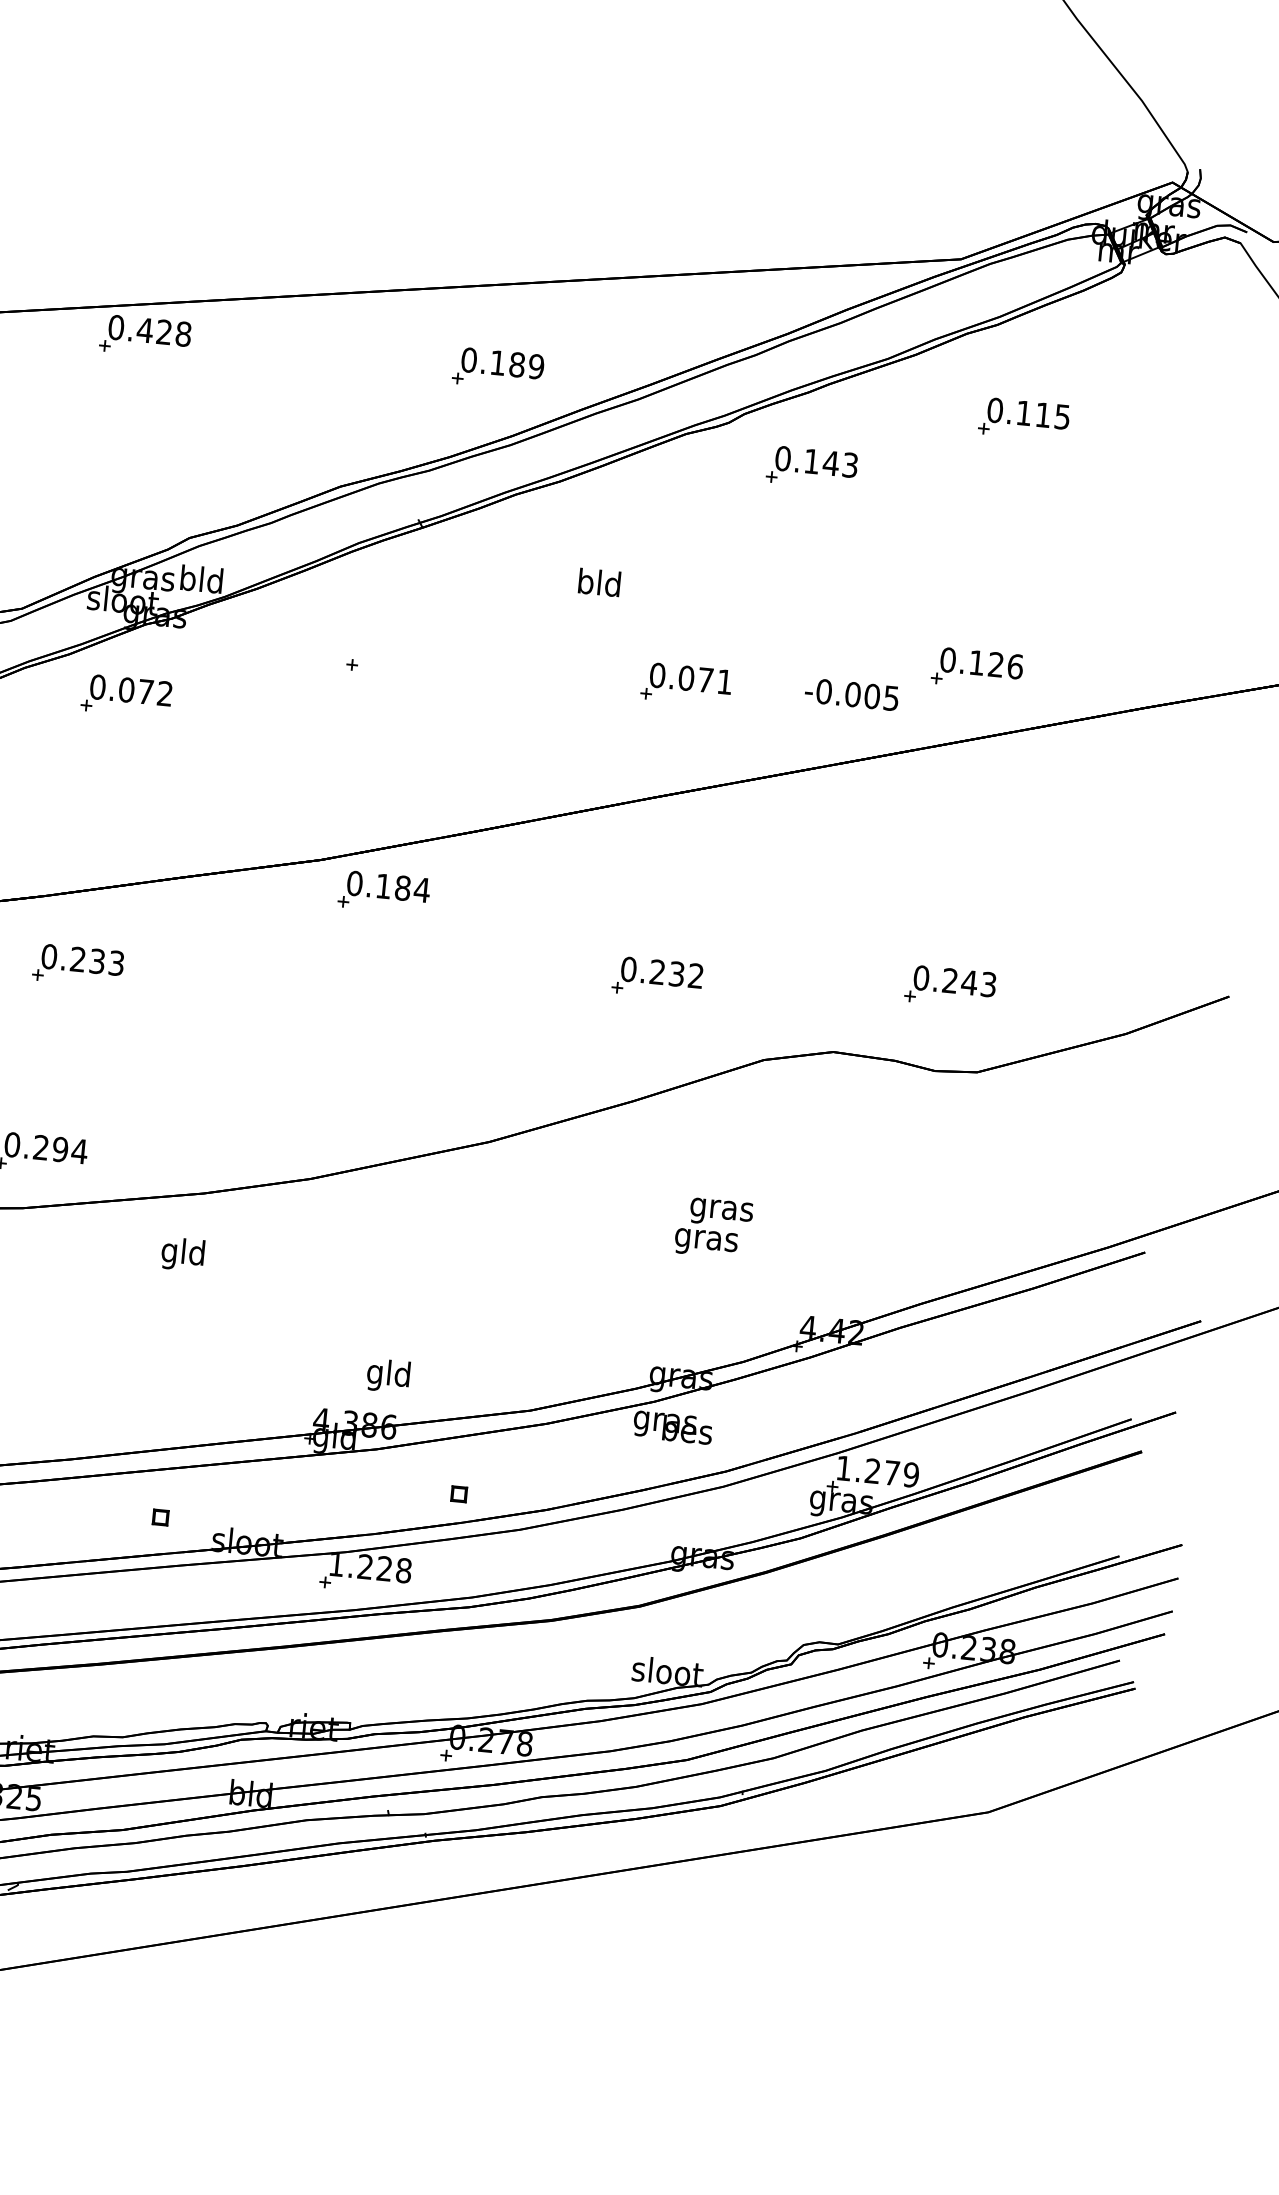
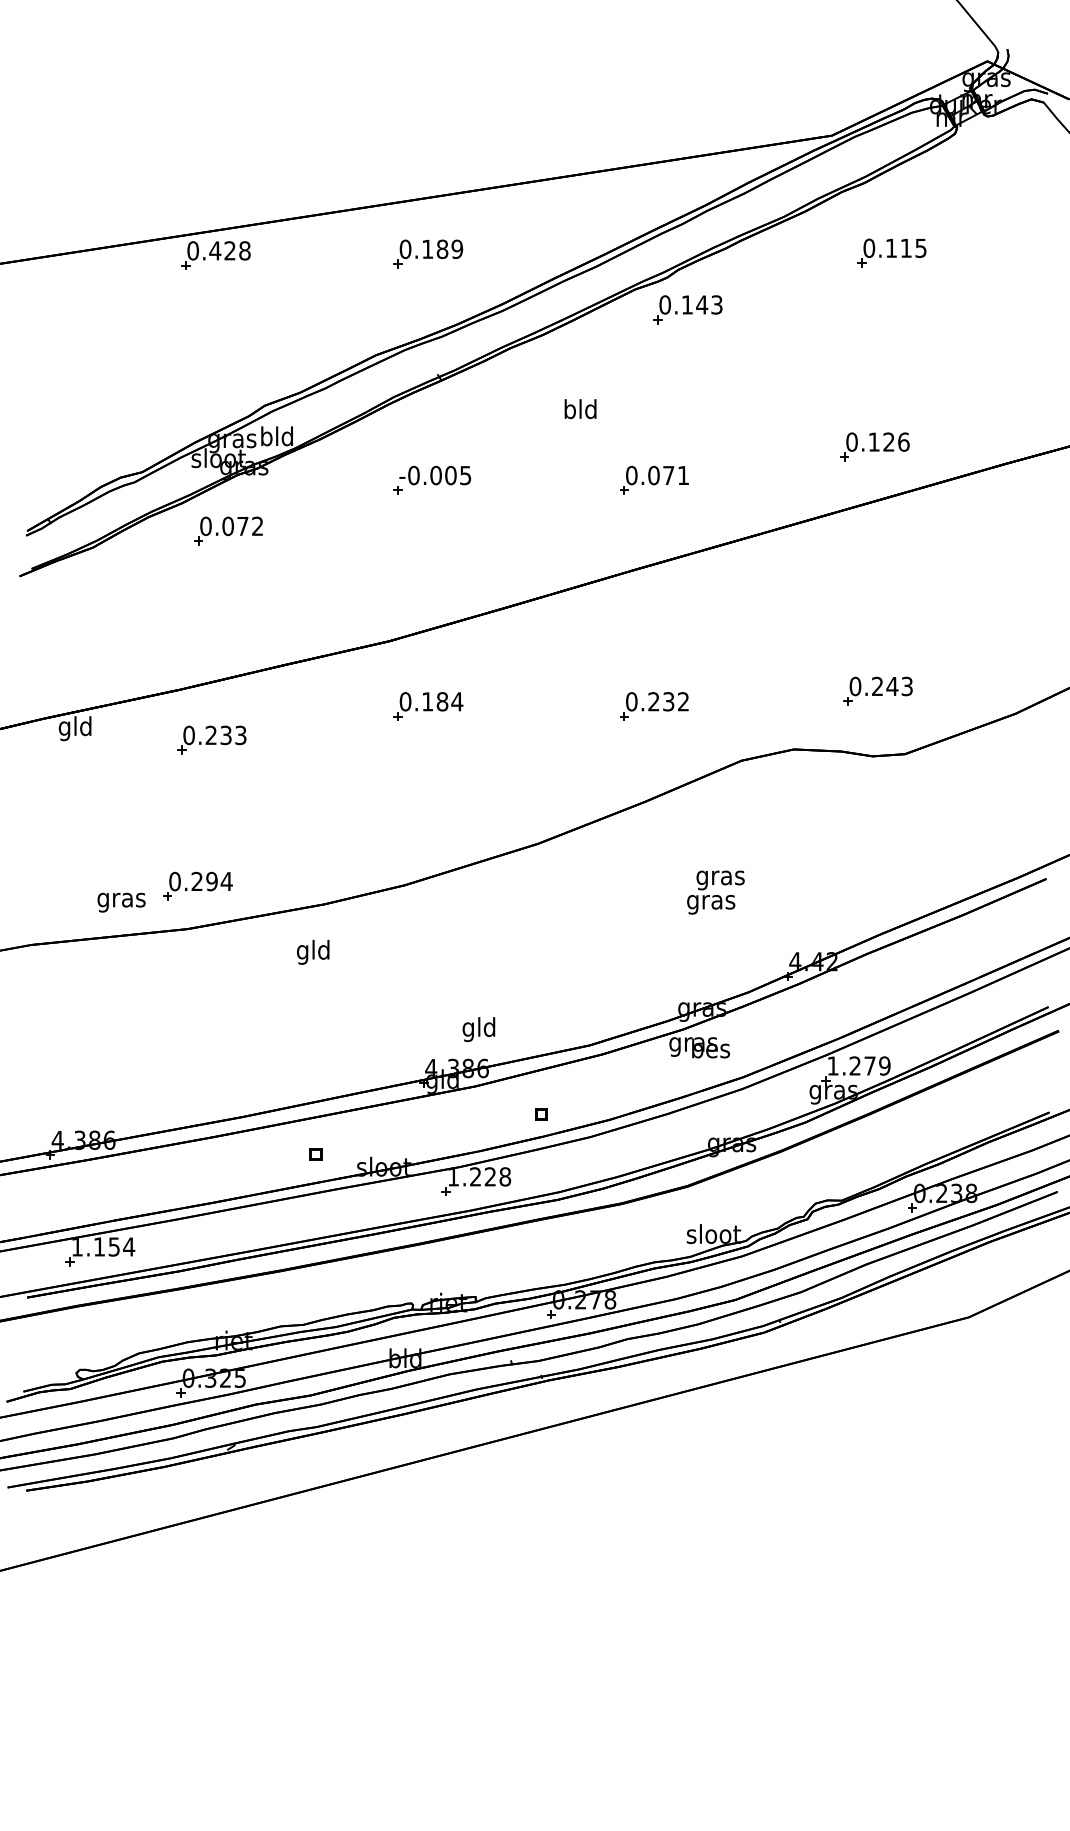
part: (498, 368) -> (428, 253), moved
part: (811, 467) -> (687, 309), moved
text: (850, 694) -> (434, 475), moved
part: (384, 892) -> (428, 706), moved

